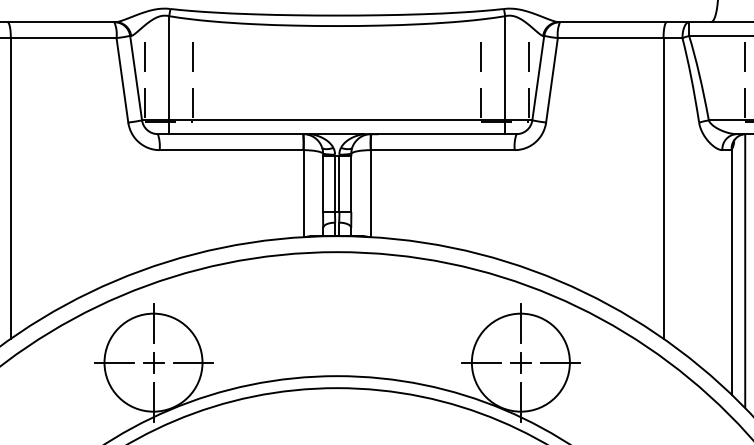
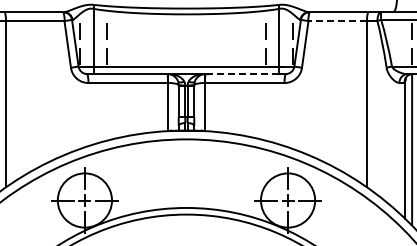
line: (610, 38) -> (337, 21), solid -> dashed
line: (440, 134) -> (243, 74), solid -> dashed

